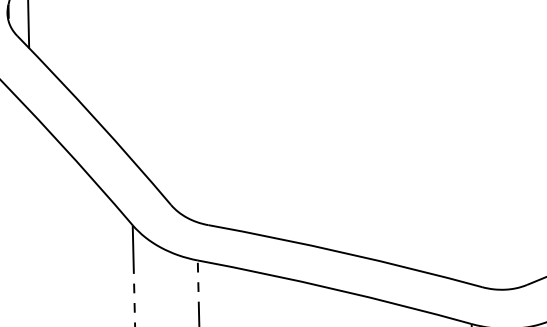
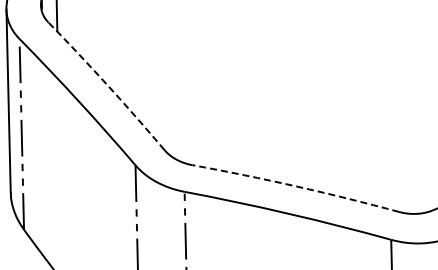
arc: (95, 119) -> (107, 85), solid -> dashed
arc: (346, 253) -> (296, 186), solid -> dashed

